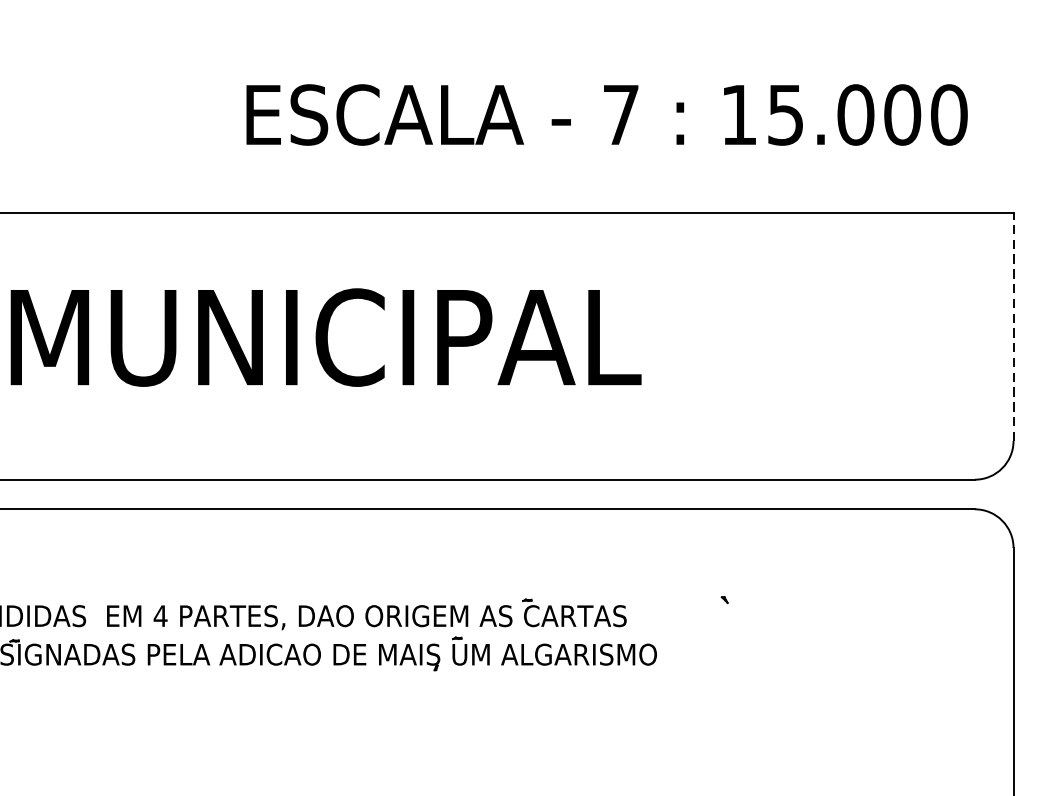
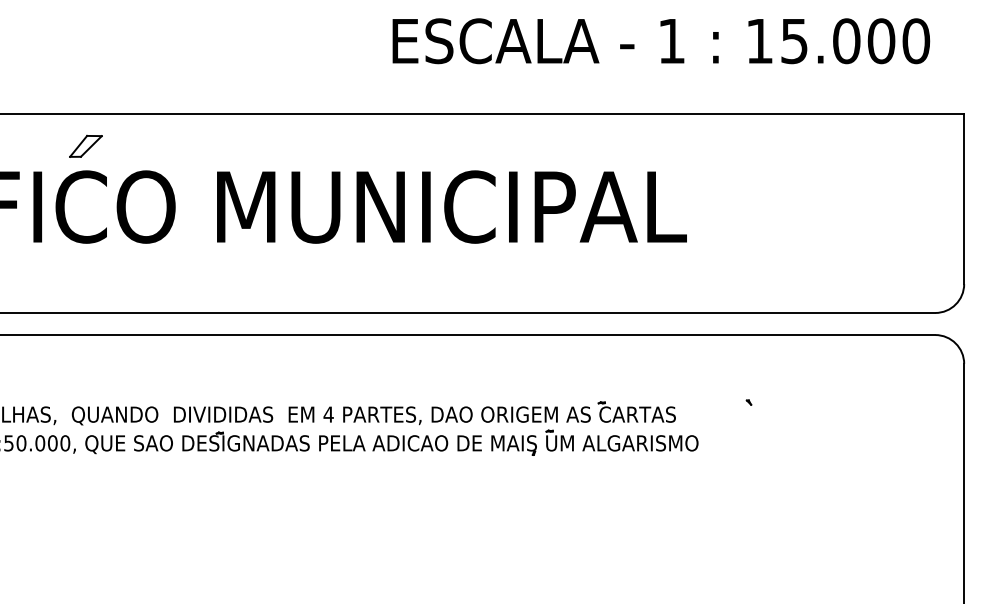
text: (620, 115) -> (671, 41), 7 -> 1
line: (1013, 327) -> (964, 199), dashed -> solid

